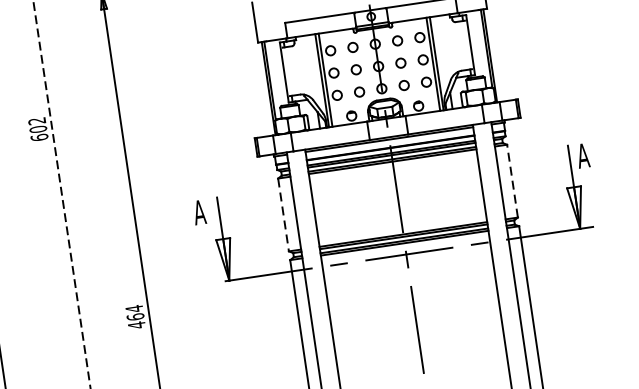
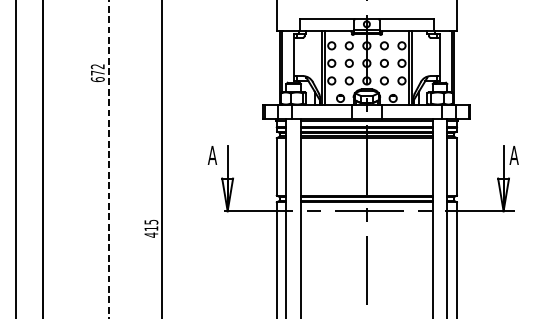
text: (37, 128) -> (97, 72), 602 -> 672
line: (511, 180) -> (456, 166), dashed -> solid
line: (283, 214) -> (276, 166), dashed -> solid
text: (135, 313) -> (151, 225), 464 -> 415

